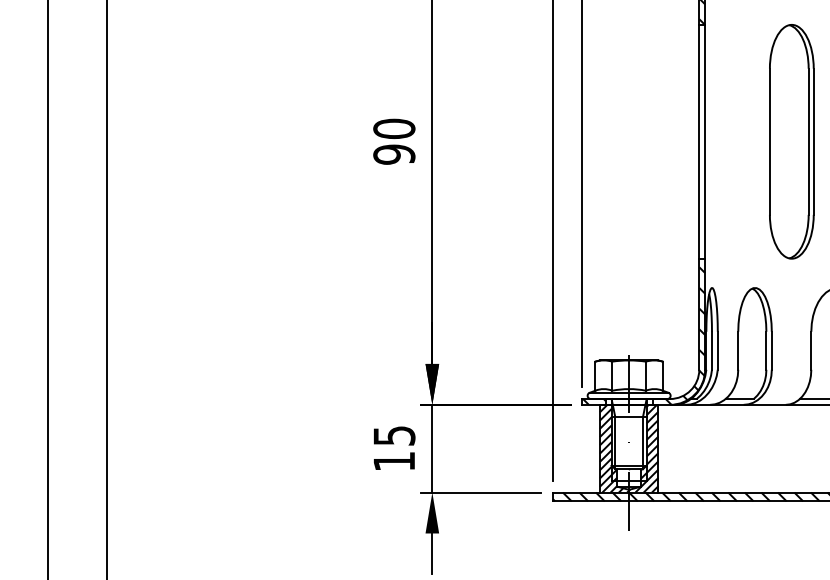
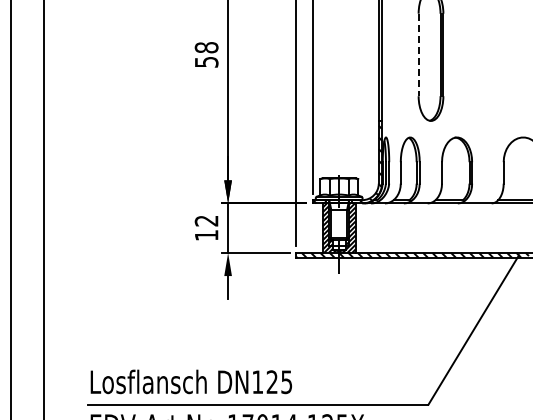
text: (394, 140) -> (206, 54), 90 -> 58
line: (769, 142) -> (418, 55), solid -> dashed
text: (394, 435) -> (206, 220), 15 -> 12

